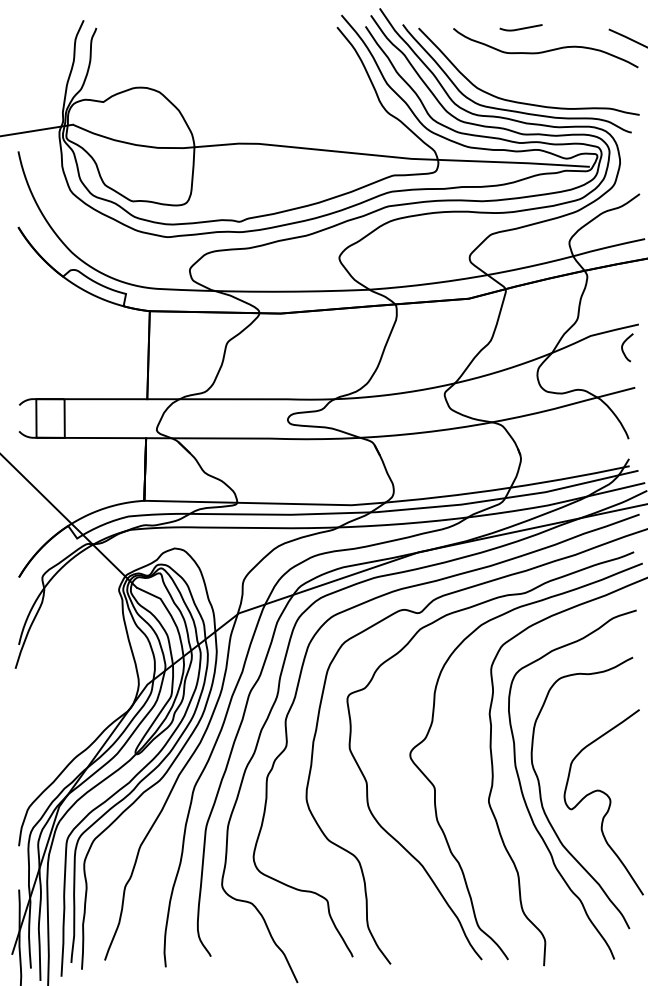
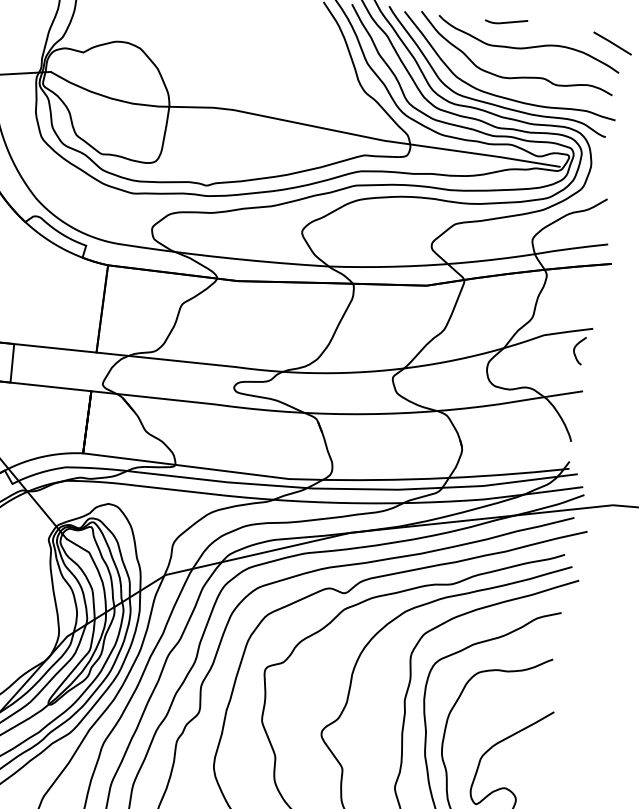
curve: (537, 81) -> (517, 76), added

